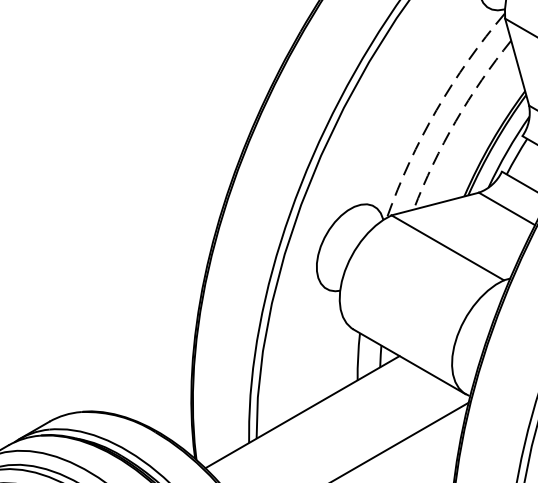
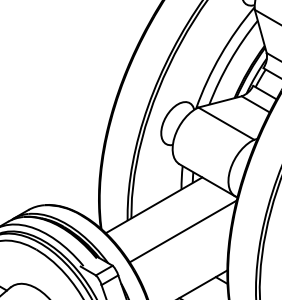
arc: (436, 110) -> (220, 55), dashed -> solid
arc: (456, 120) -> (230, 60), dashed -> solid

